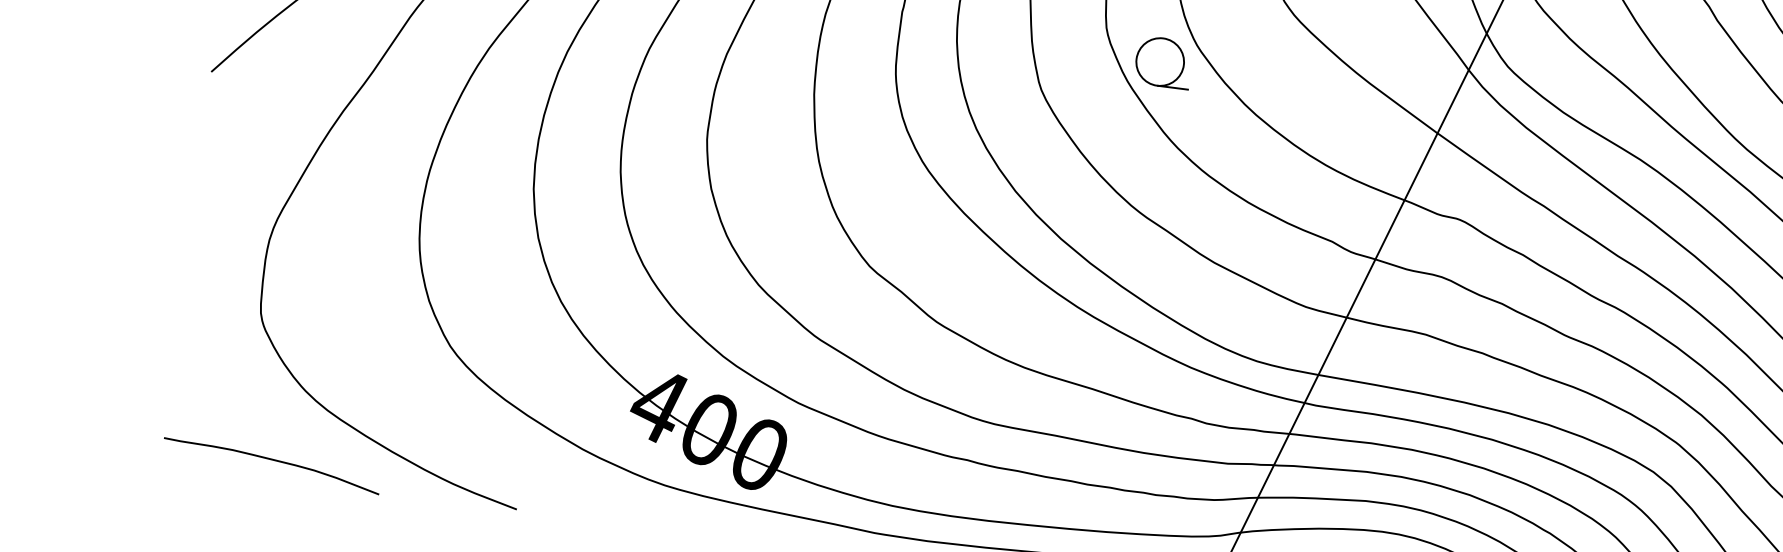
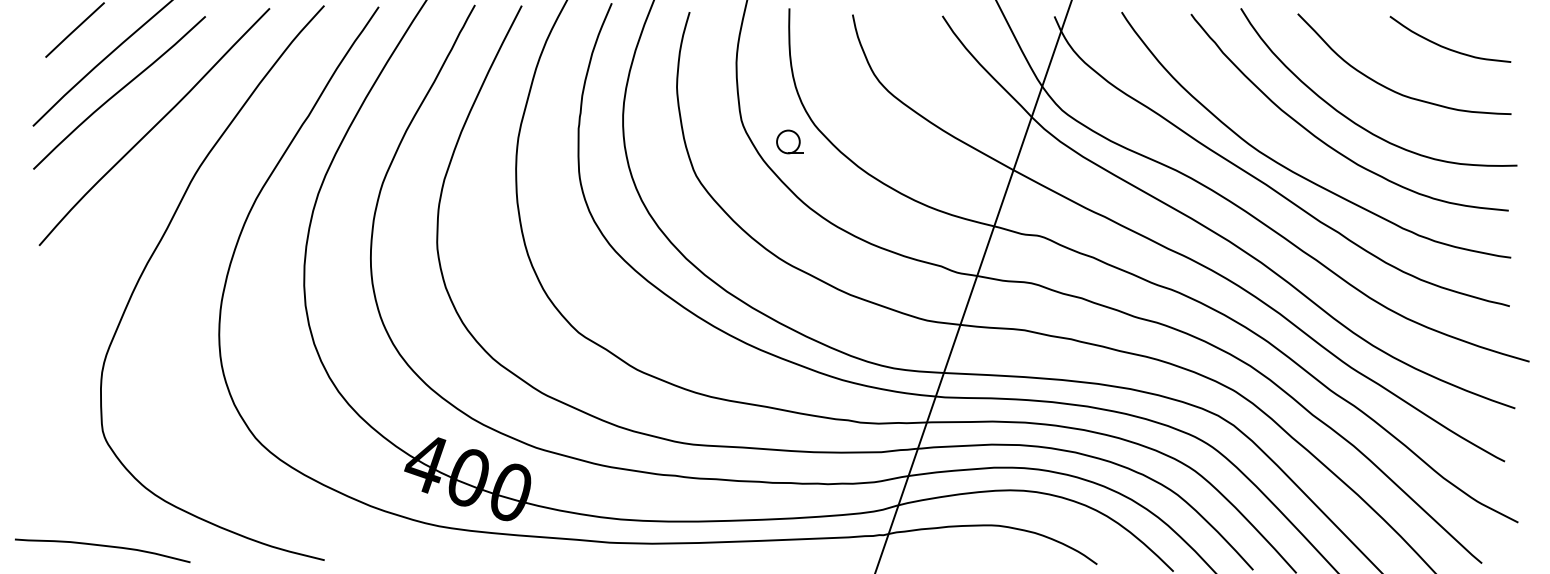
part: (1162, 61) -> (789, 141), size x0.6
curve: (272, 460) -> (102, 546), moved

